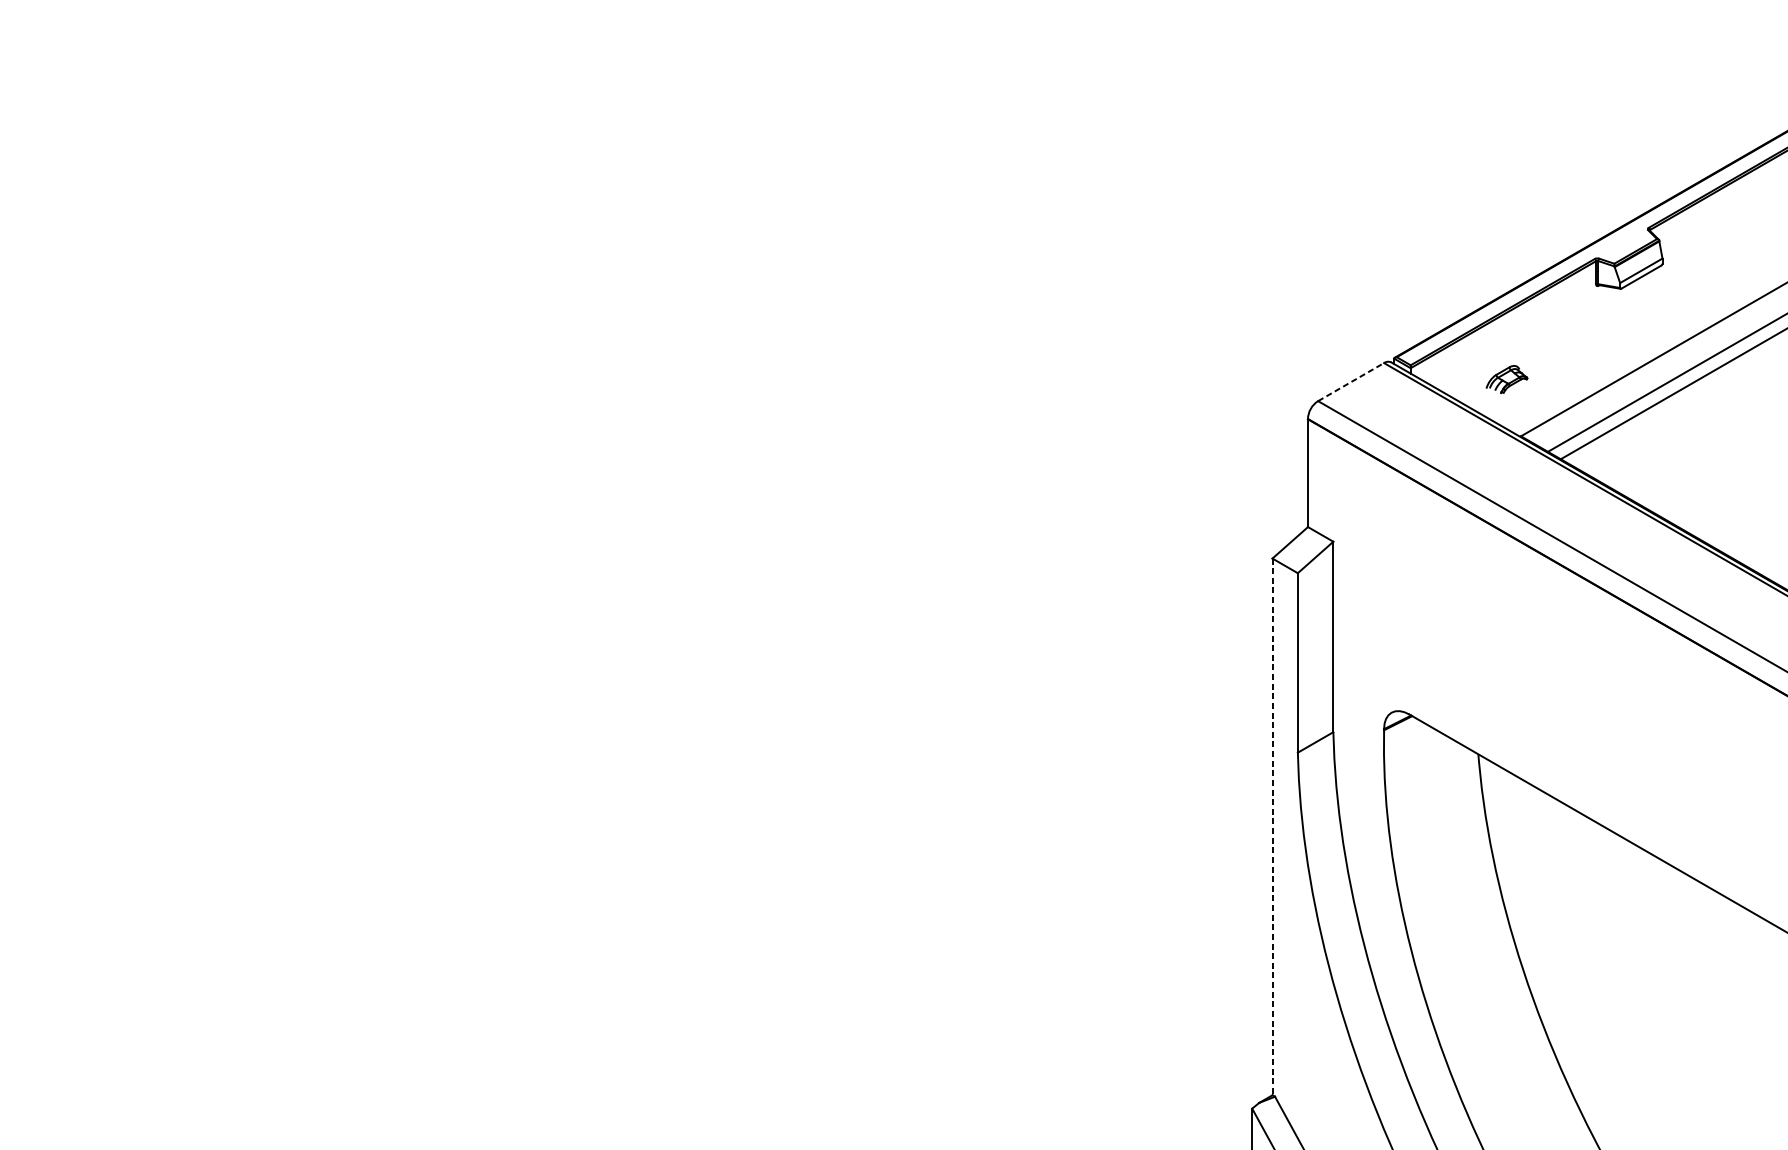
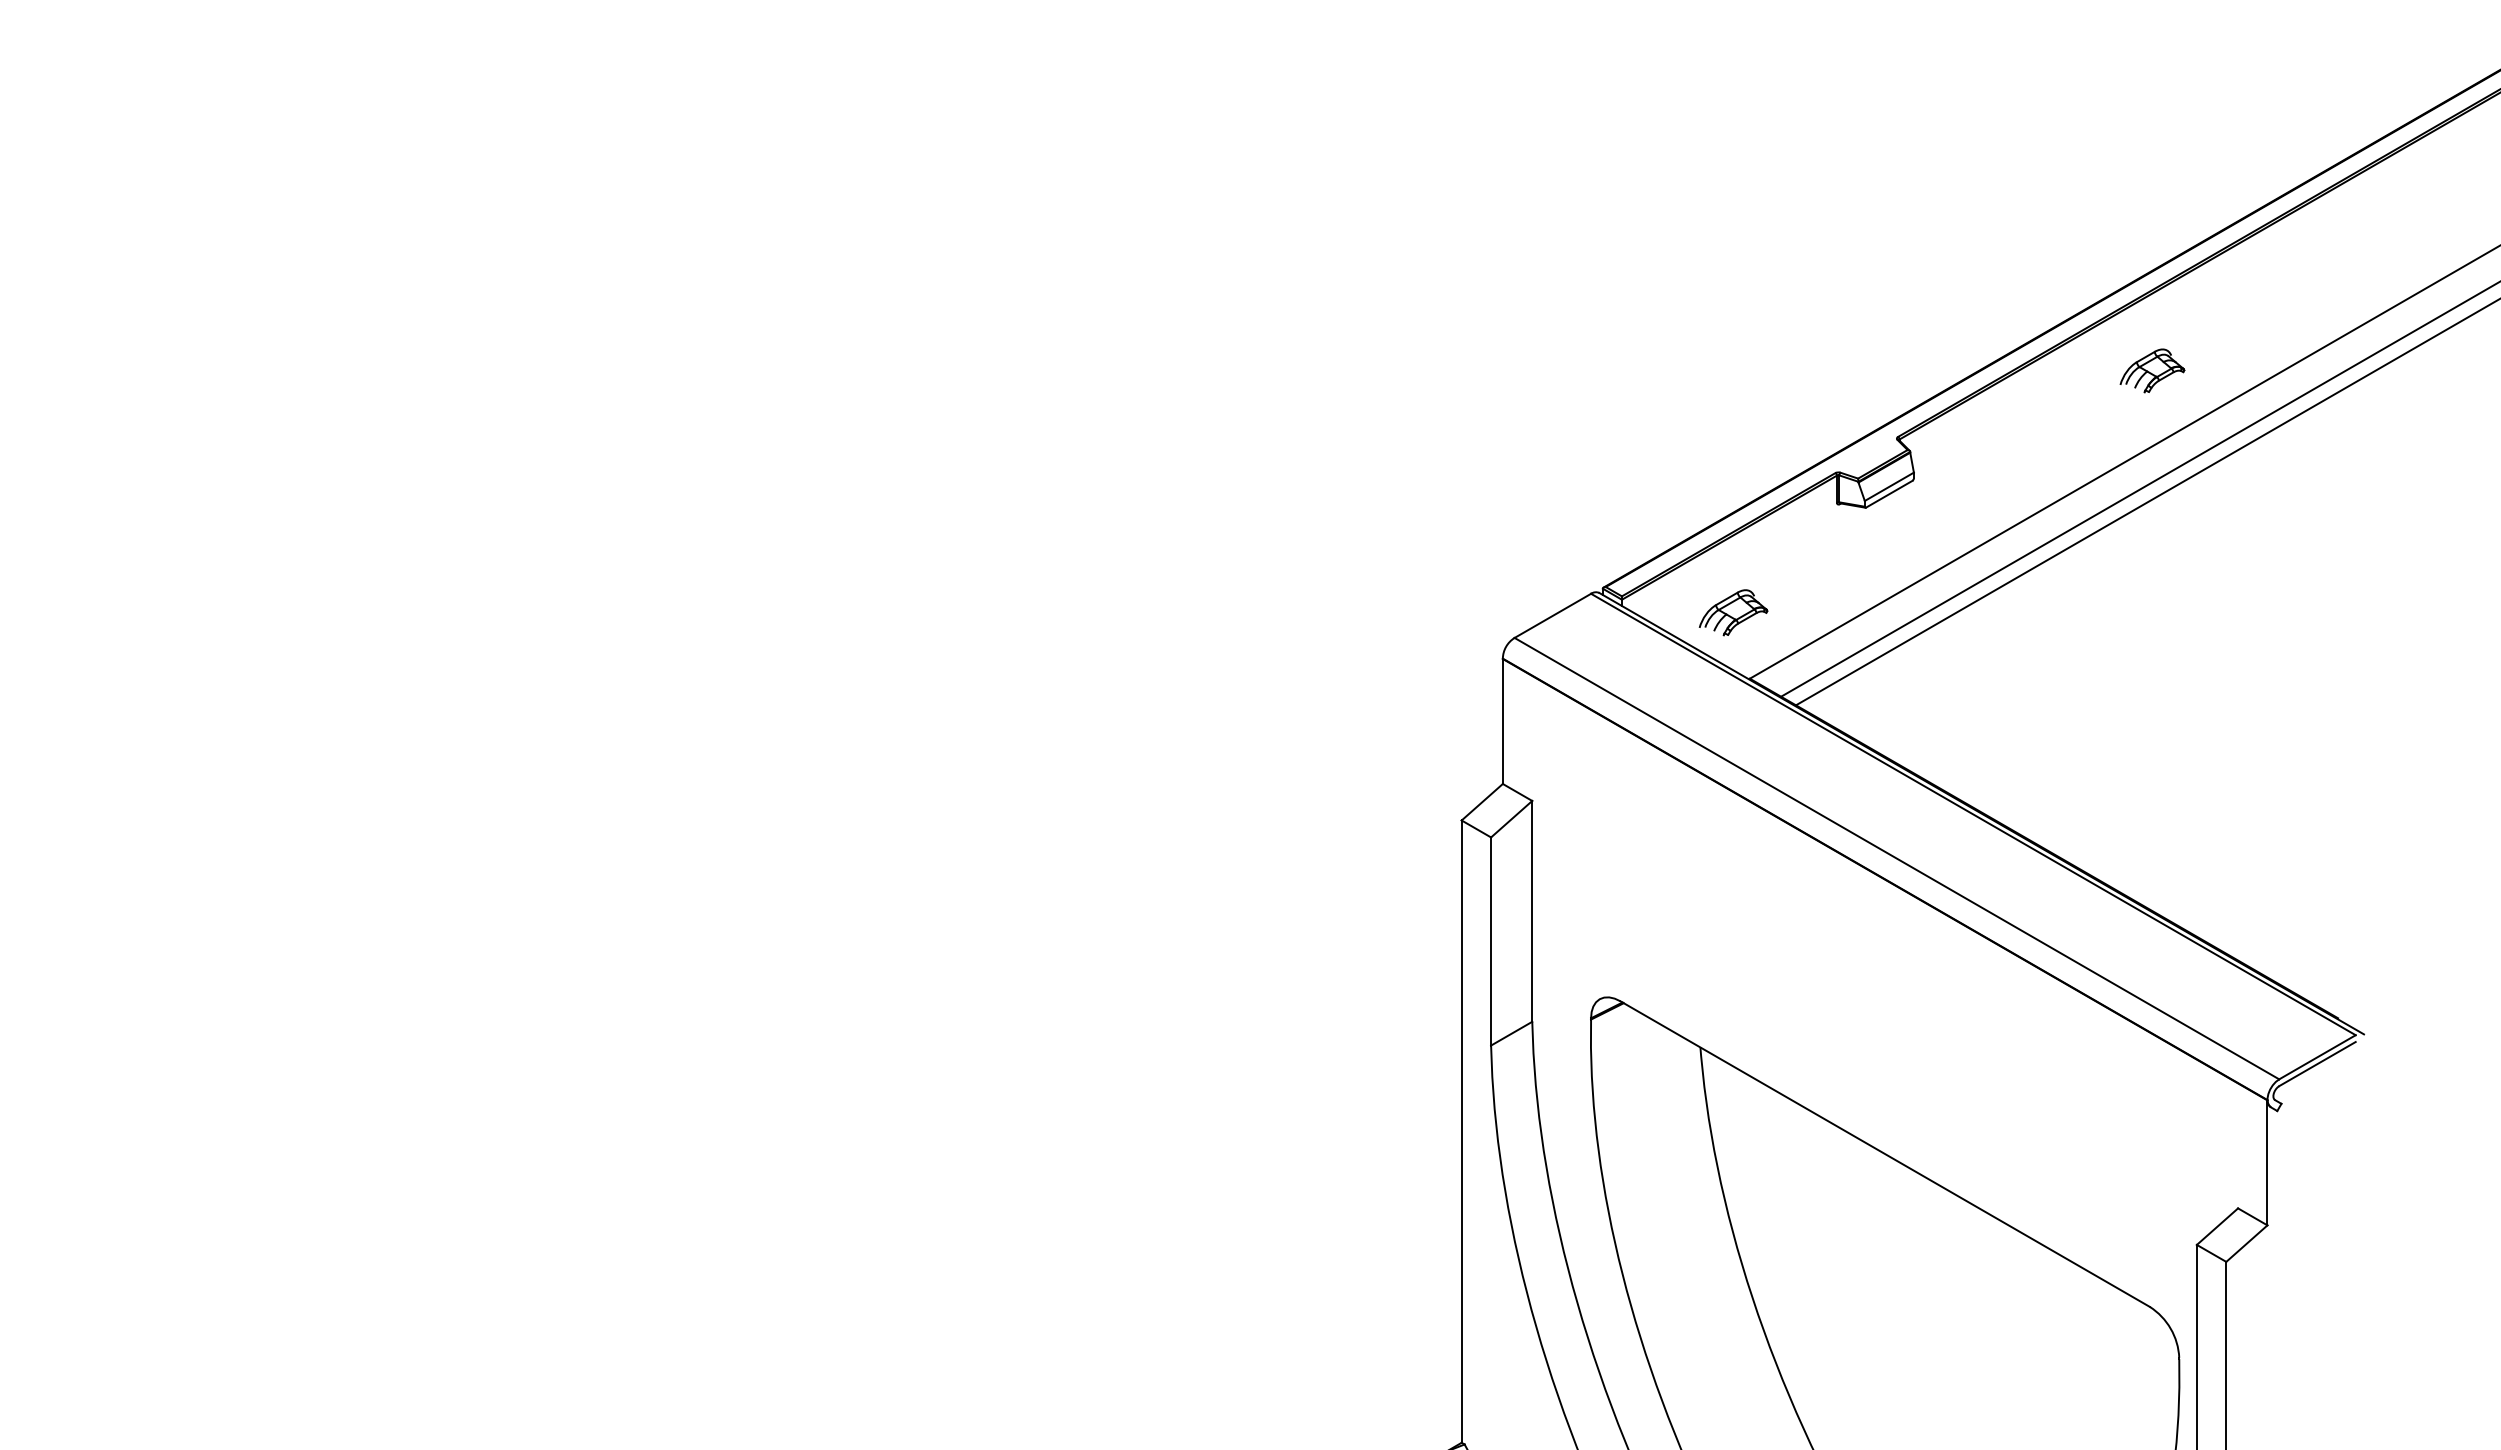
part: (1506, 379) -> (1733, 612), size x1.43
line: (1351, 381) -> (1553, 615), dashed -> solid
line: (1272, 827) -> (1461, 1132), dashed -> solid

